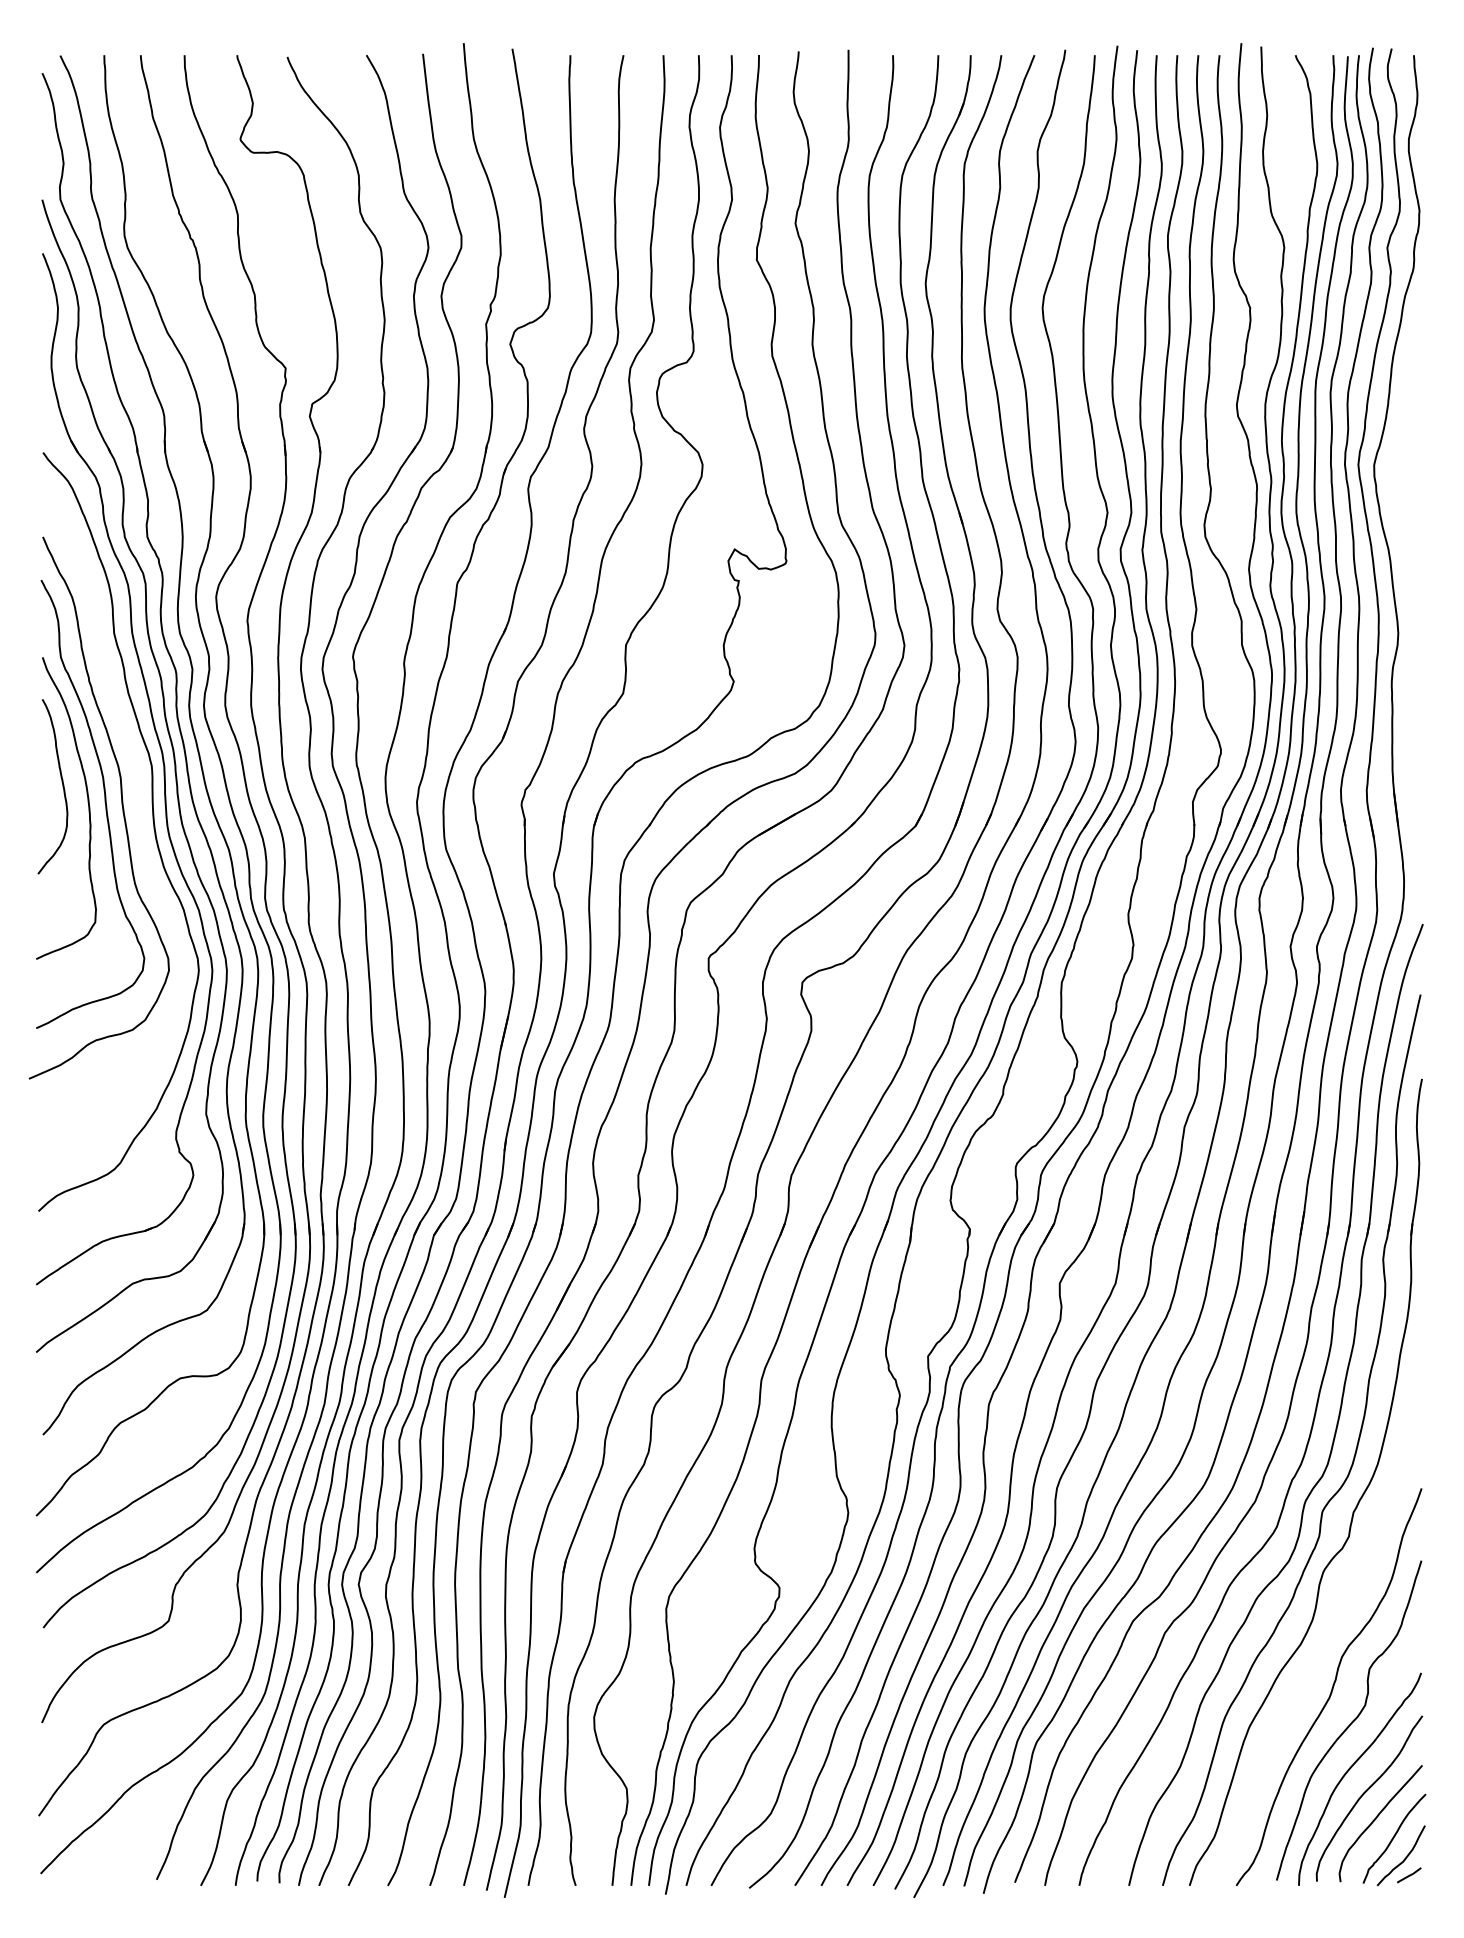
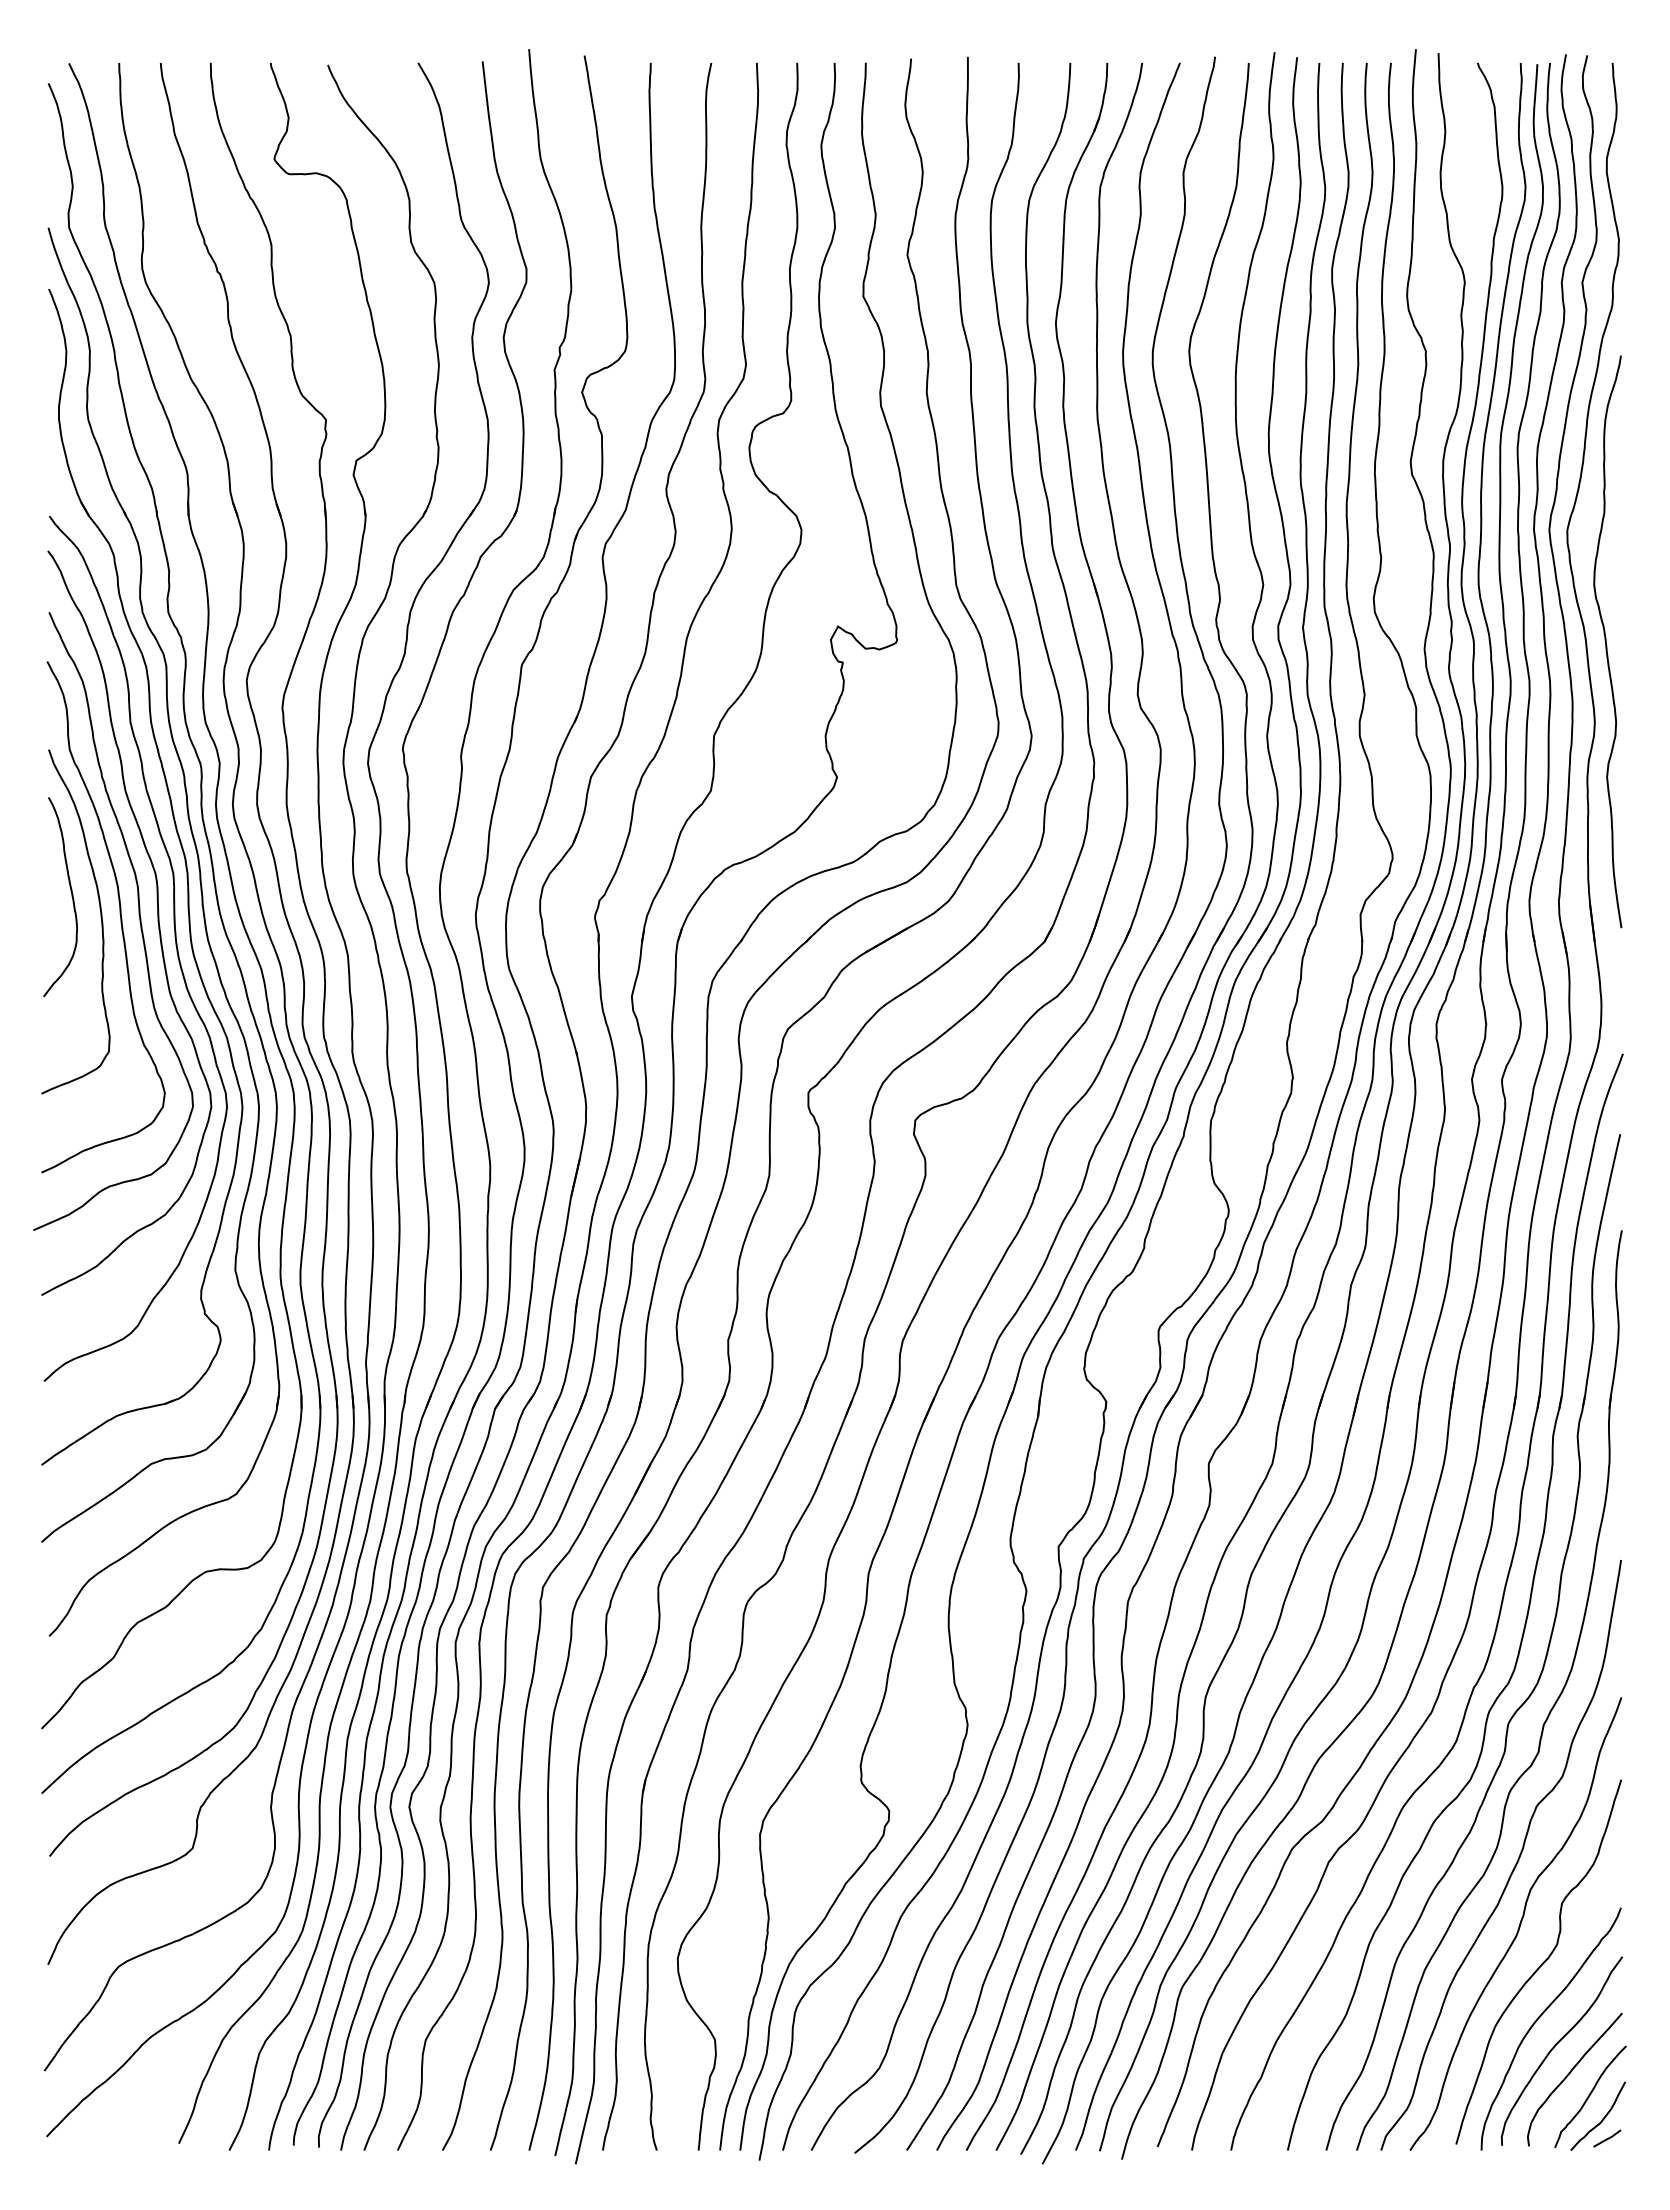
curve: (1408, 562) -> (1606, 641), added
curve: (137, 808) -> (157, 922), added
curve: (1328, 1634) -> (1515, 1863), added

